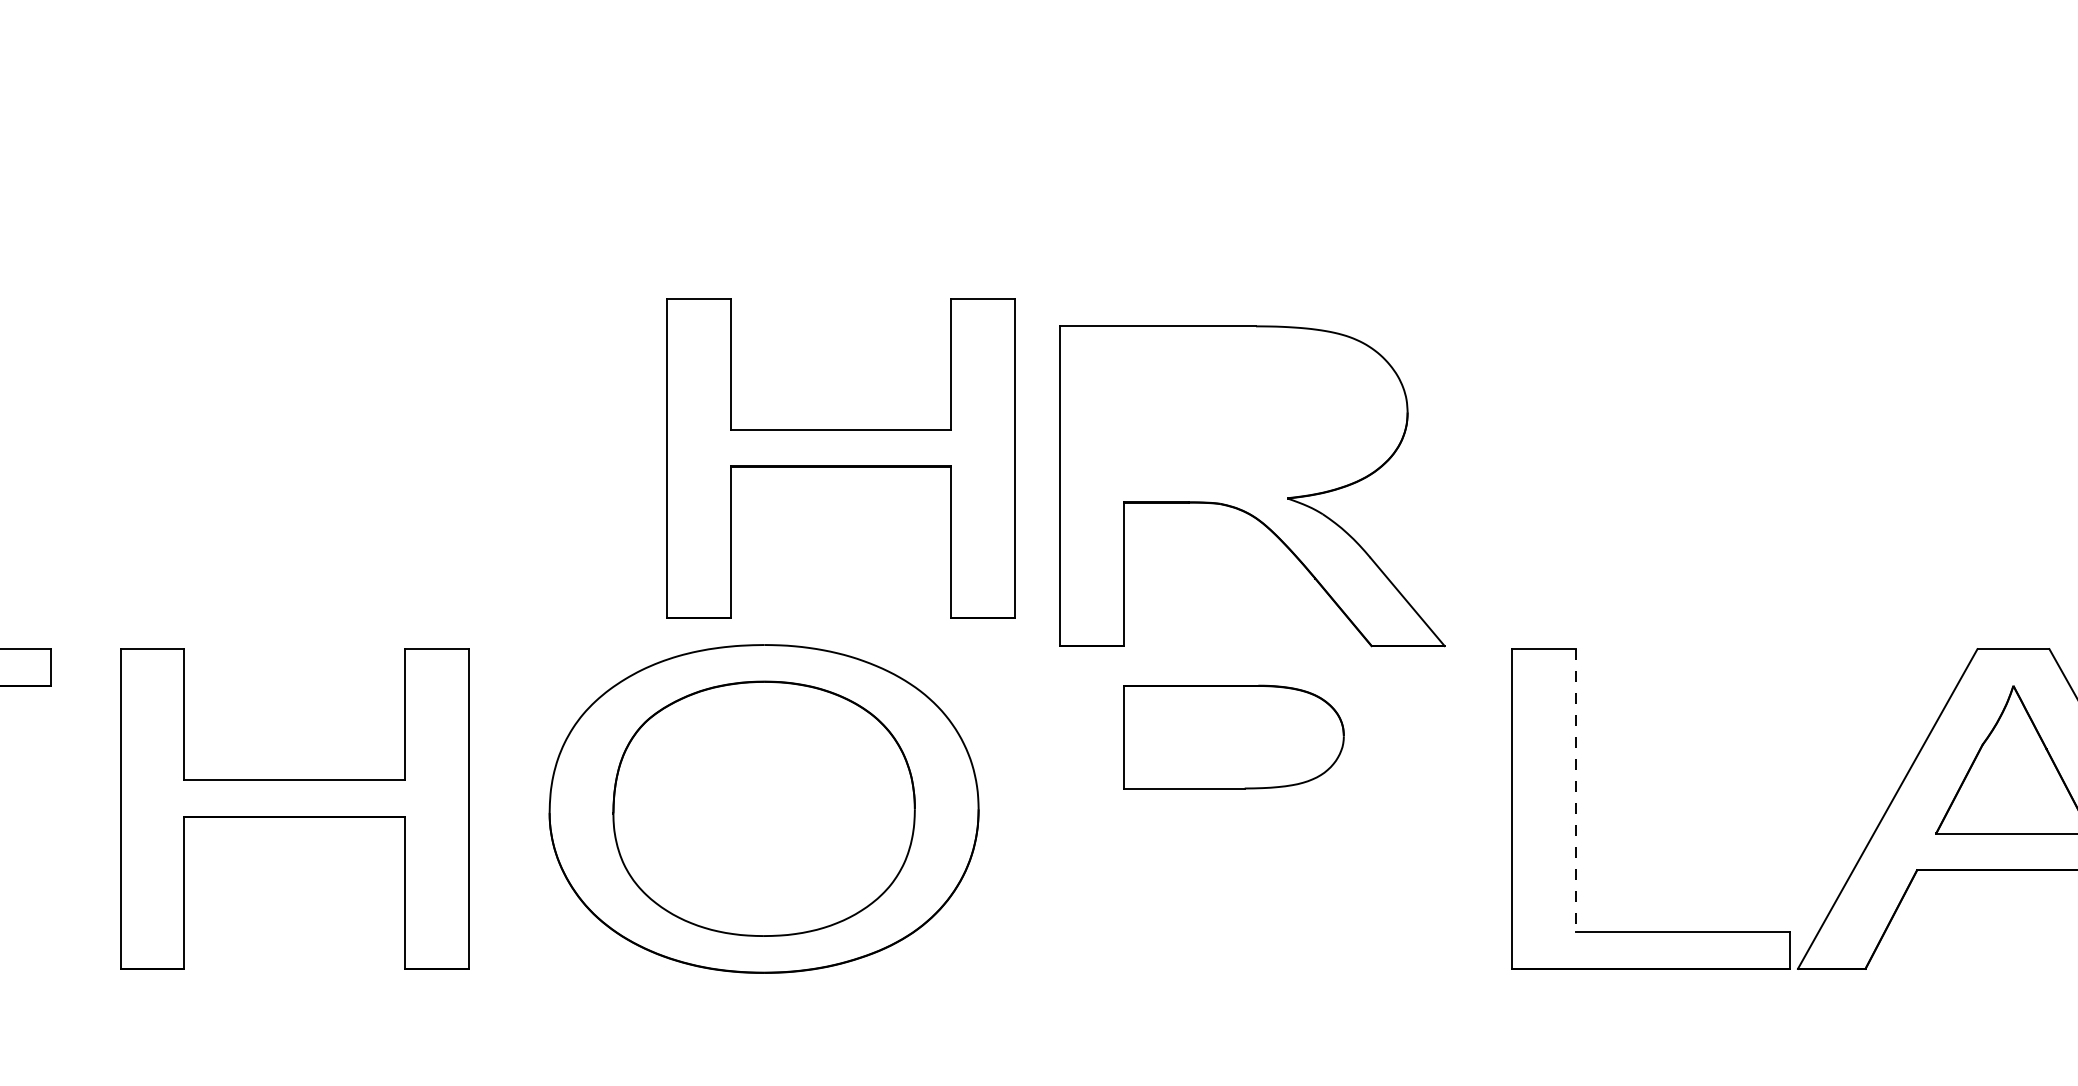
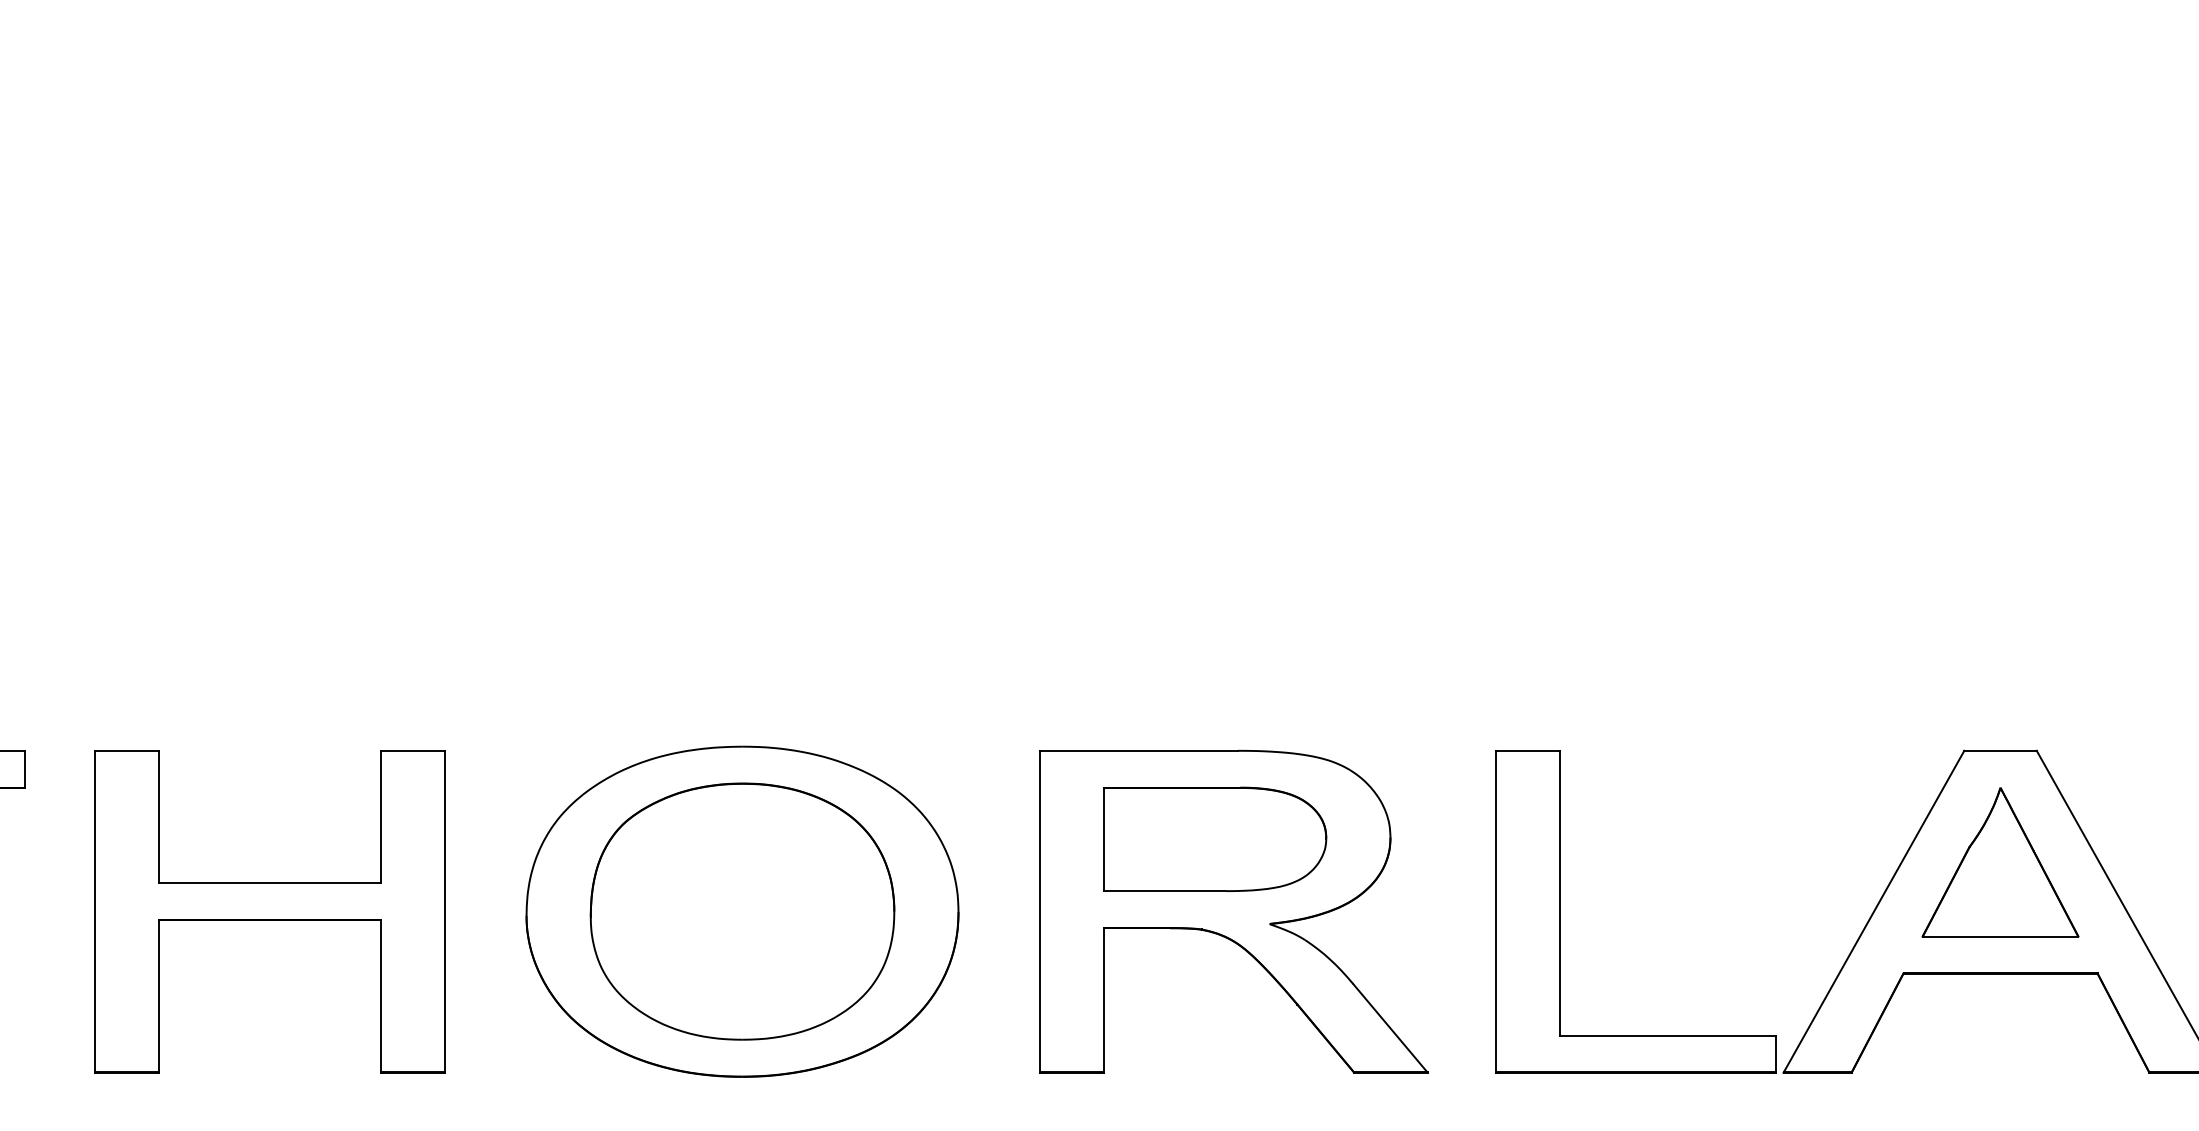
part: (840, 458) -> (819, 558), removed
part: (1251, 485) -> (1233, 911), moved
line: (1575, 790) -> (1559, 893), dashed -> solid

